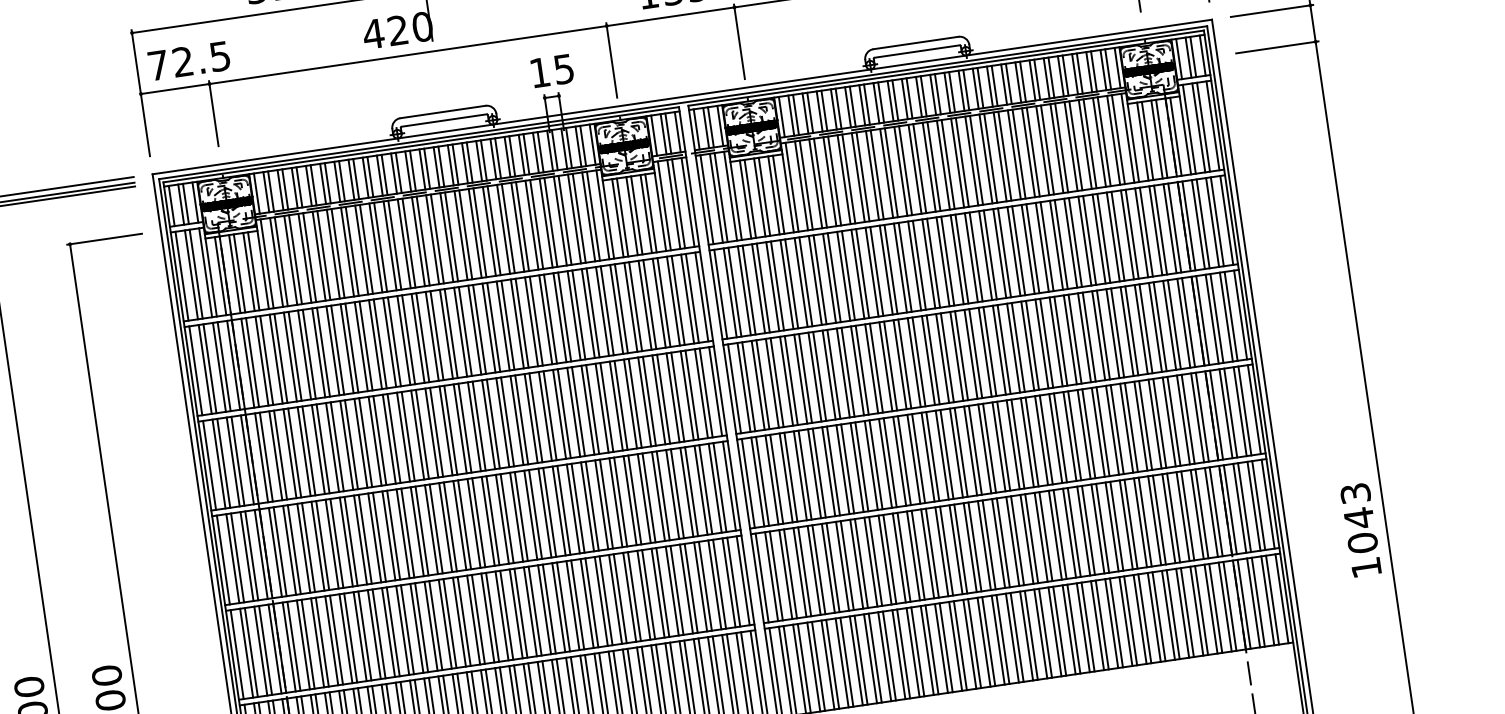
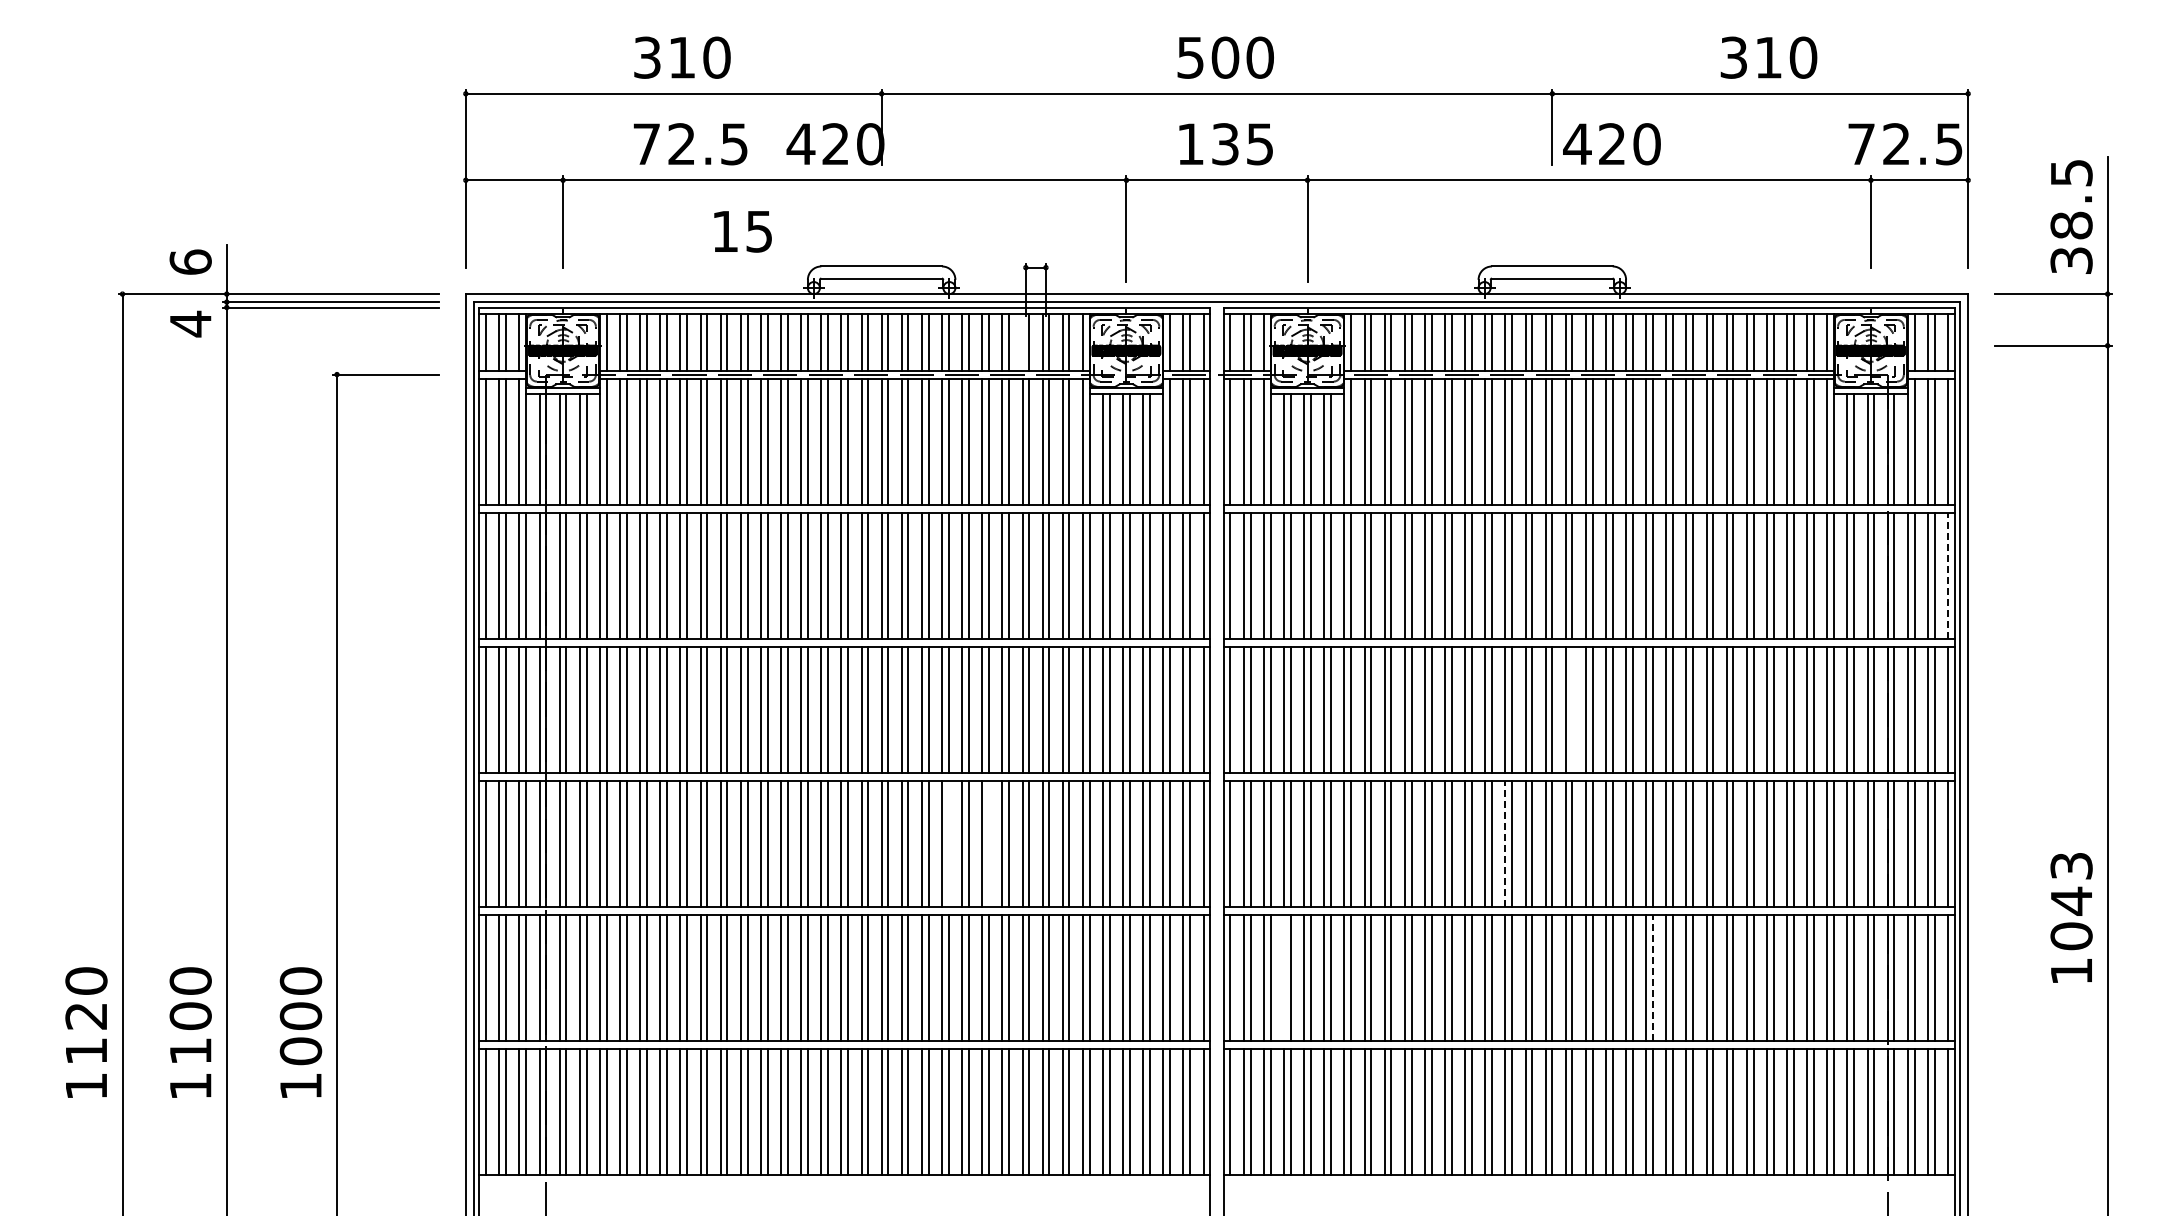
text: (189, 61) -> (690, 144), moved
text: (552, 70) -> (742, 231), moved
line: (550, 150) -> (1022, 341), removed
line: (1227, 220) -> (1948, 575), solid -> dashed
line: (975, 353) -> (1572, 709), removed
line: (942, 454) -> (1505, 843), solid -> dashed
line: (577, 508) -> (988, 844), removed
line: (549, 512) -> (948, 844), removed
text: (1360, 529) -> (2071, 917), moved
line: (1059, 534) -> (1652, 977), solid -> dashed
line: (800, 572) -> (1284, 978), removed

